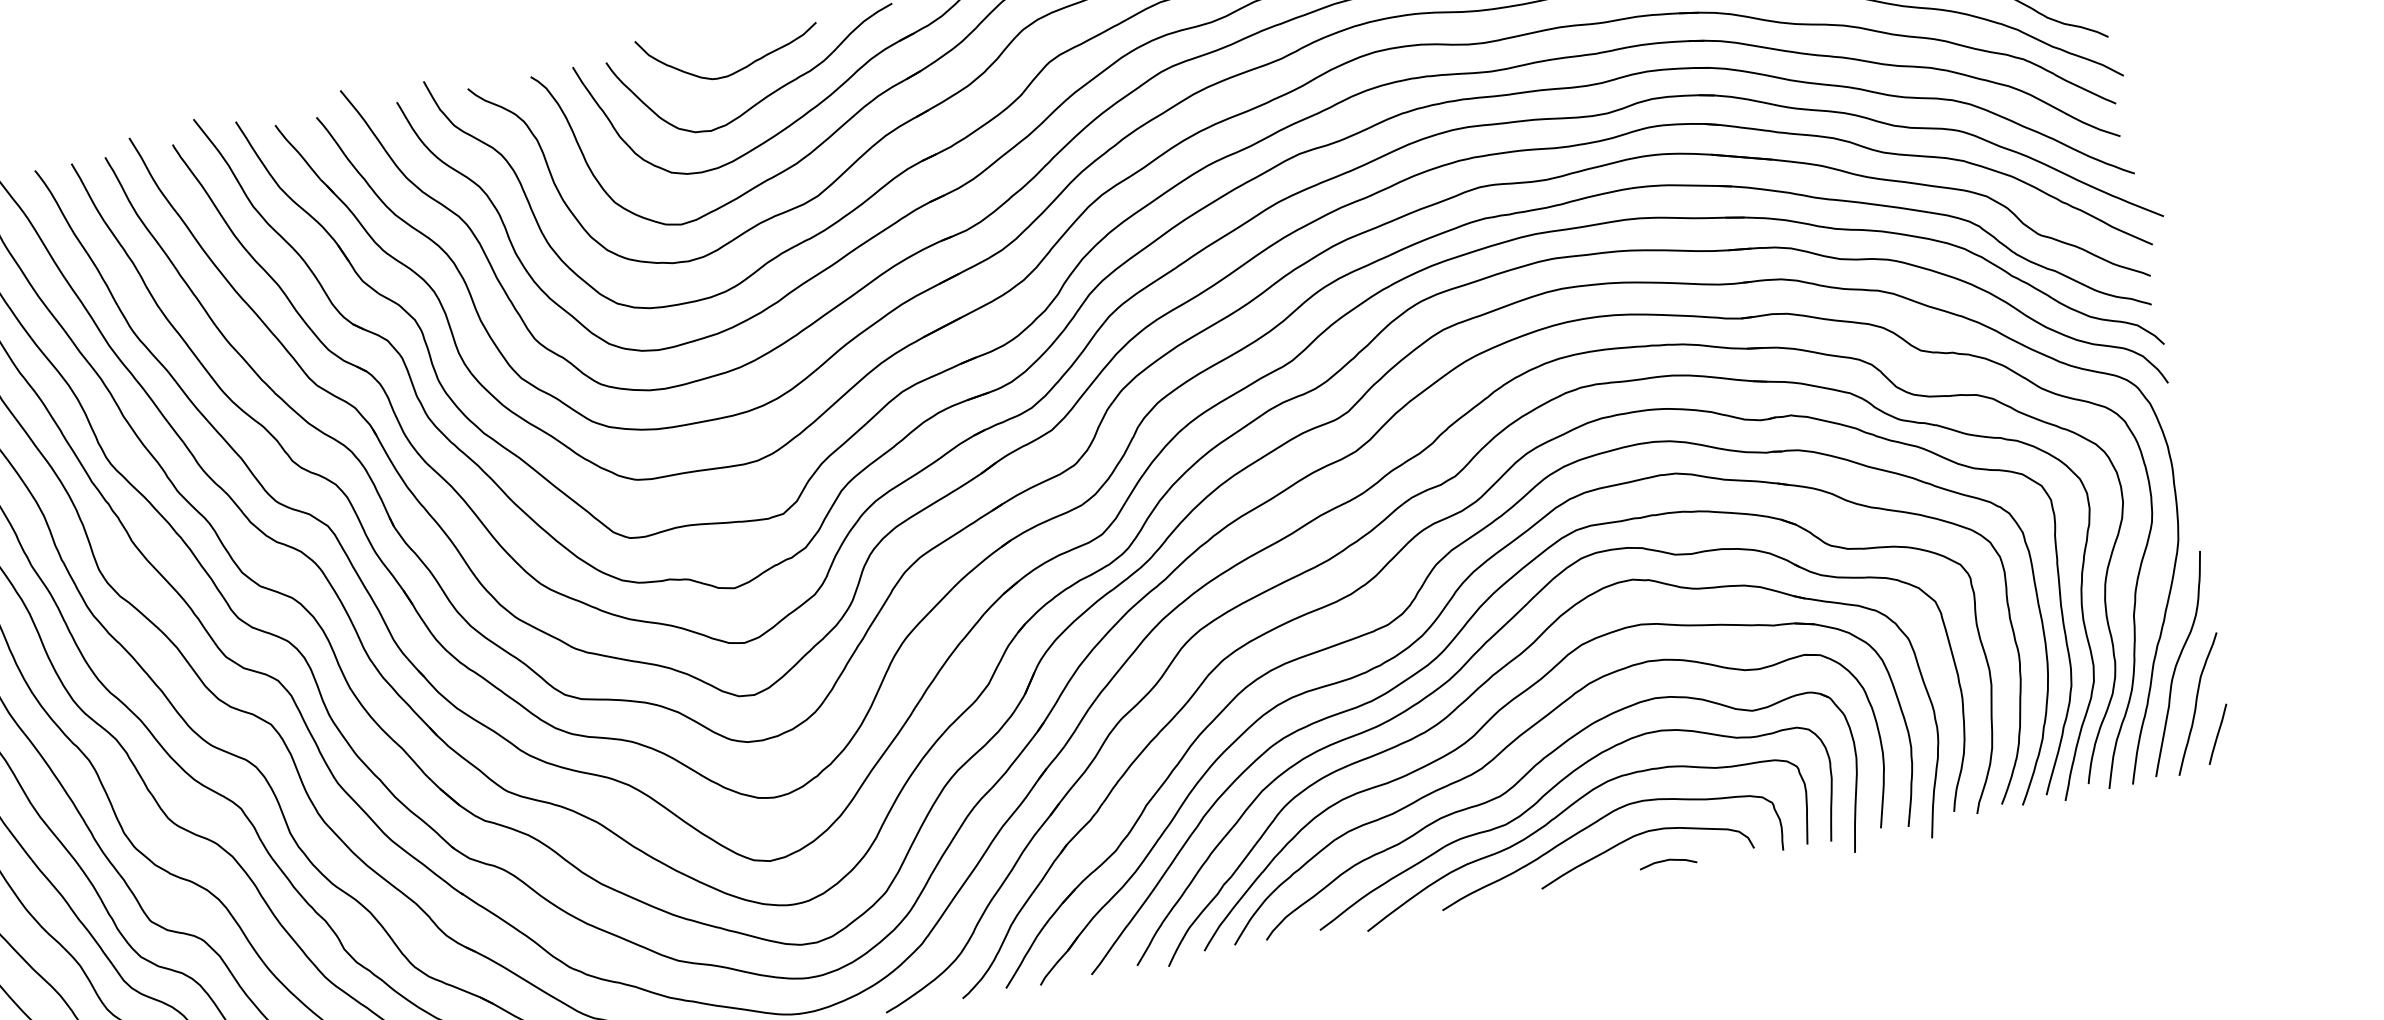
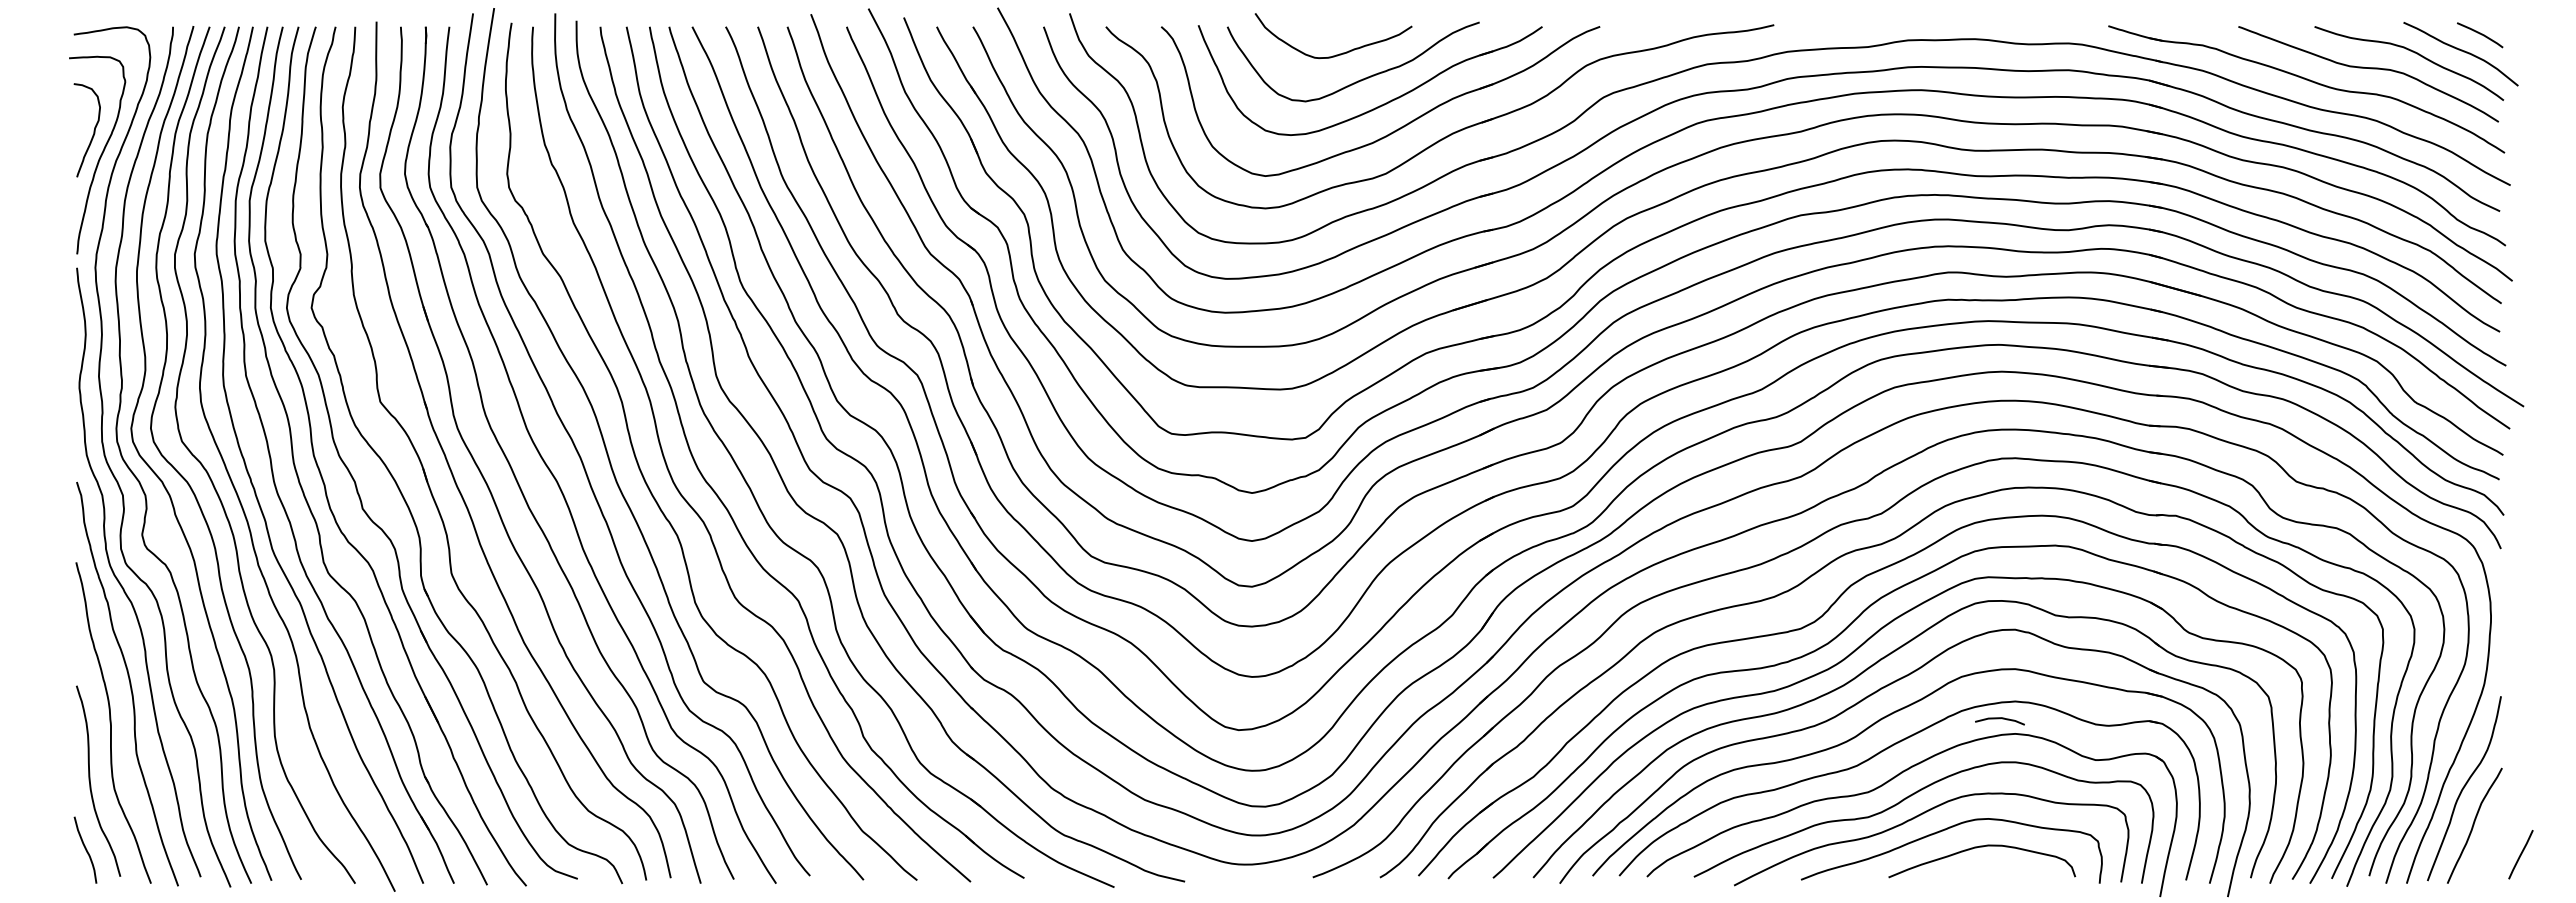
line: (2217, 734) -> (2520, 854), moved
curve: (1667, 861) -> (1999, 719), moved

